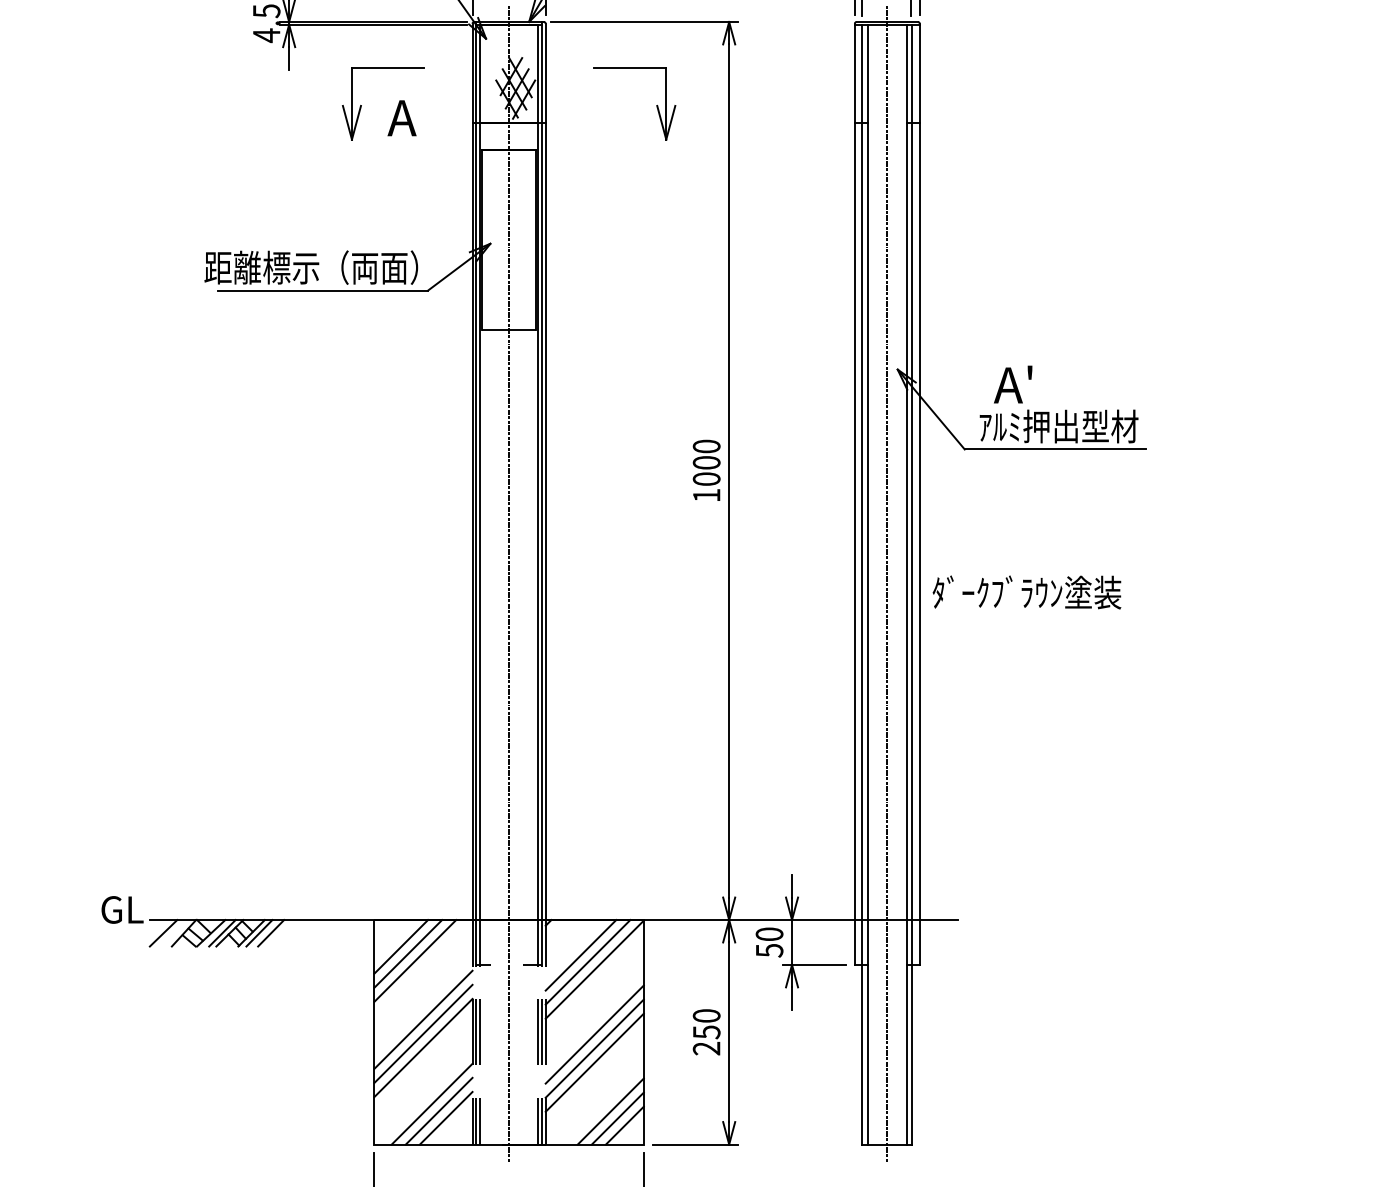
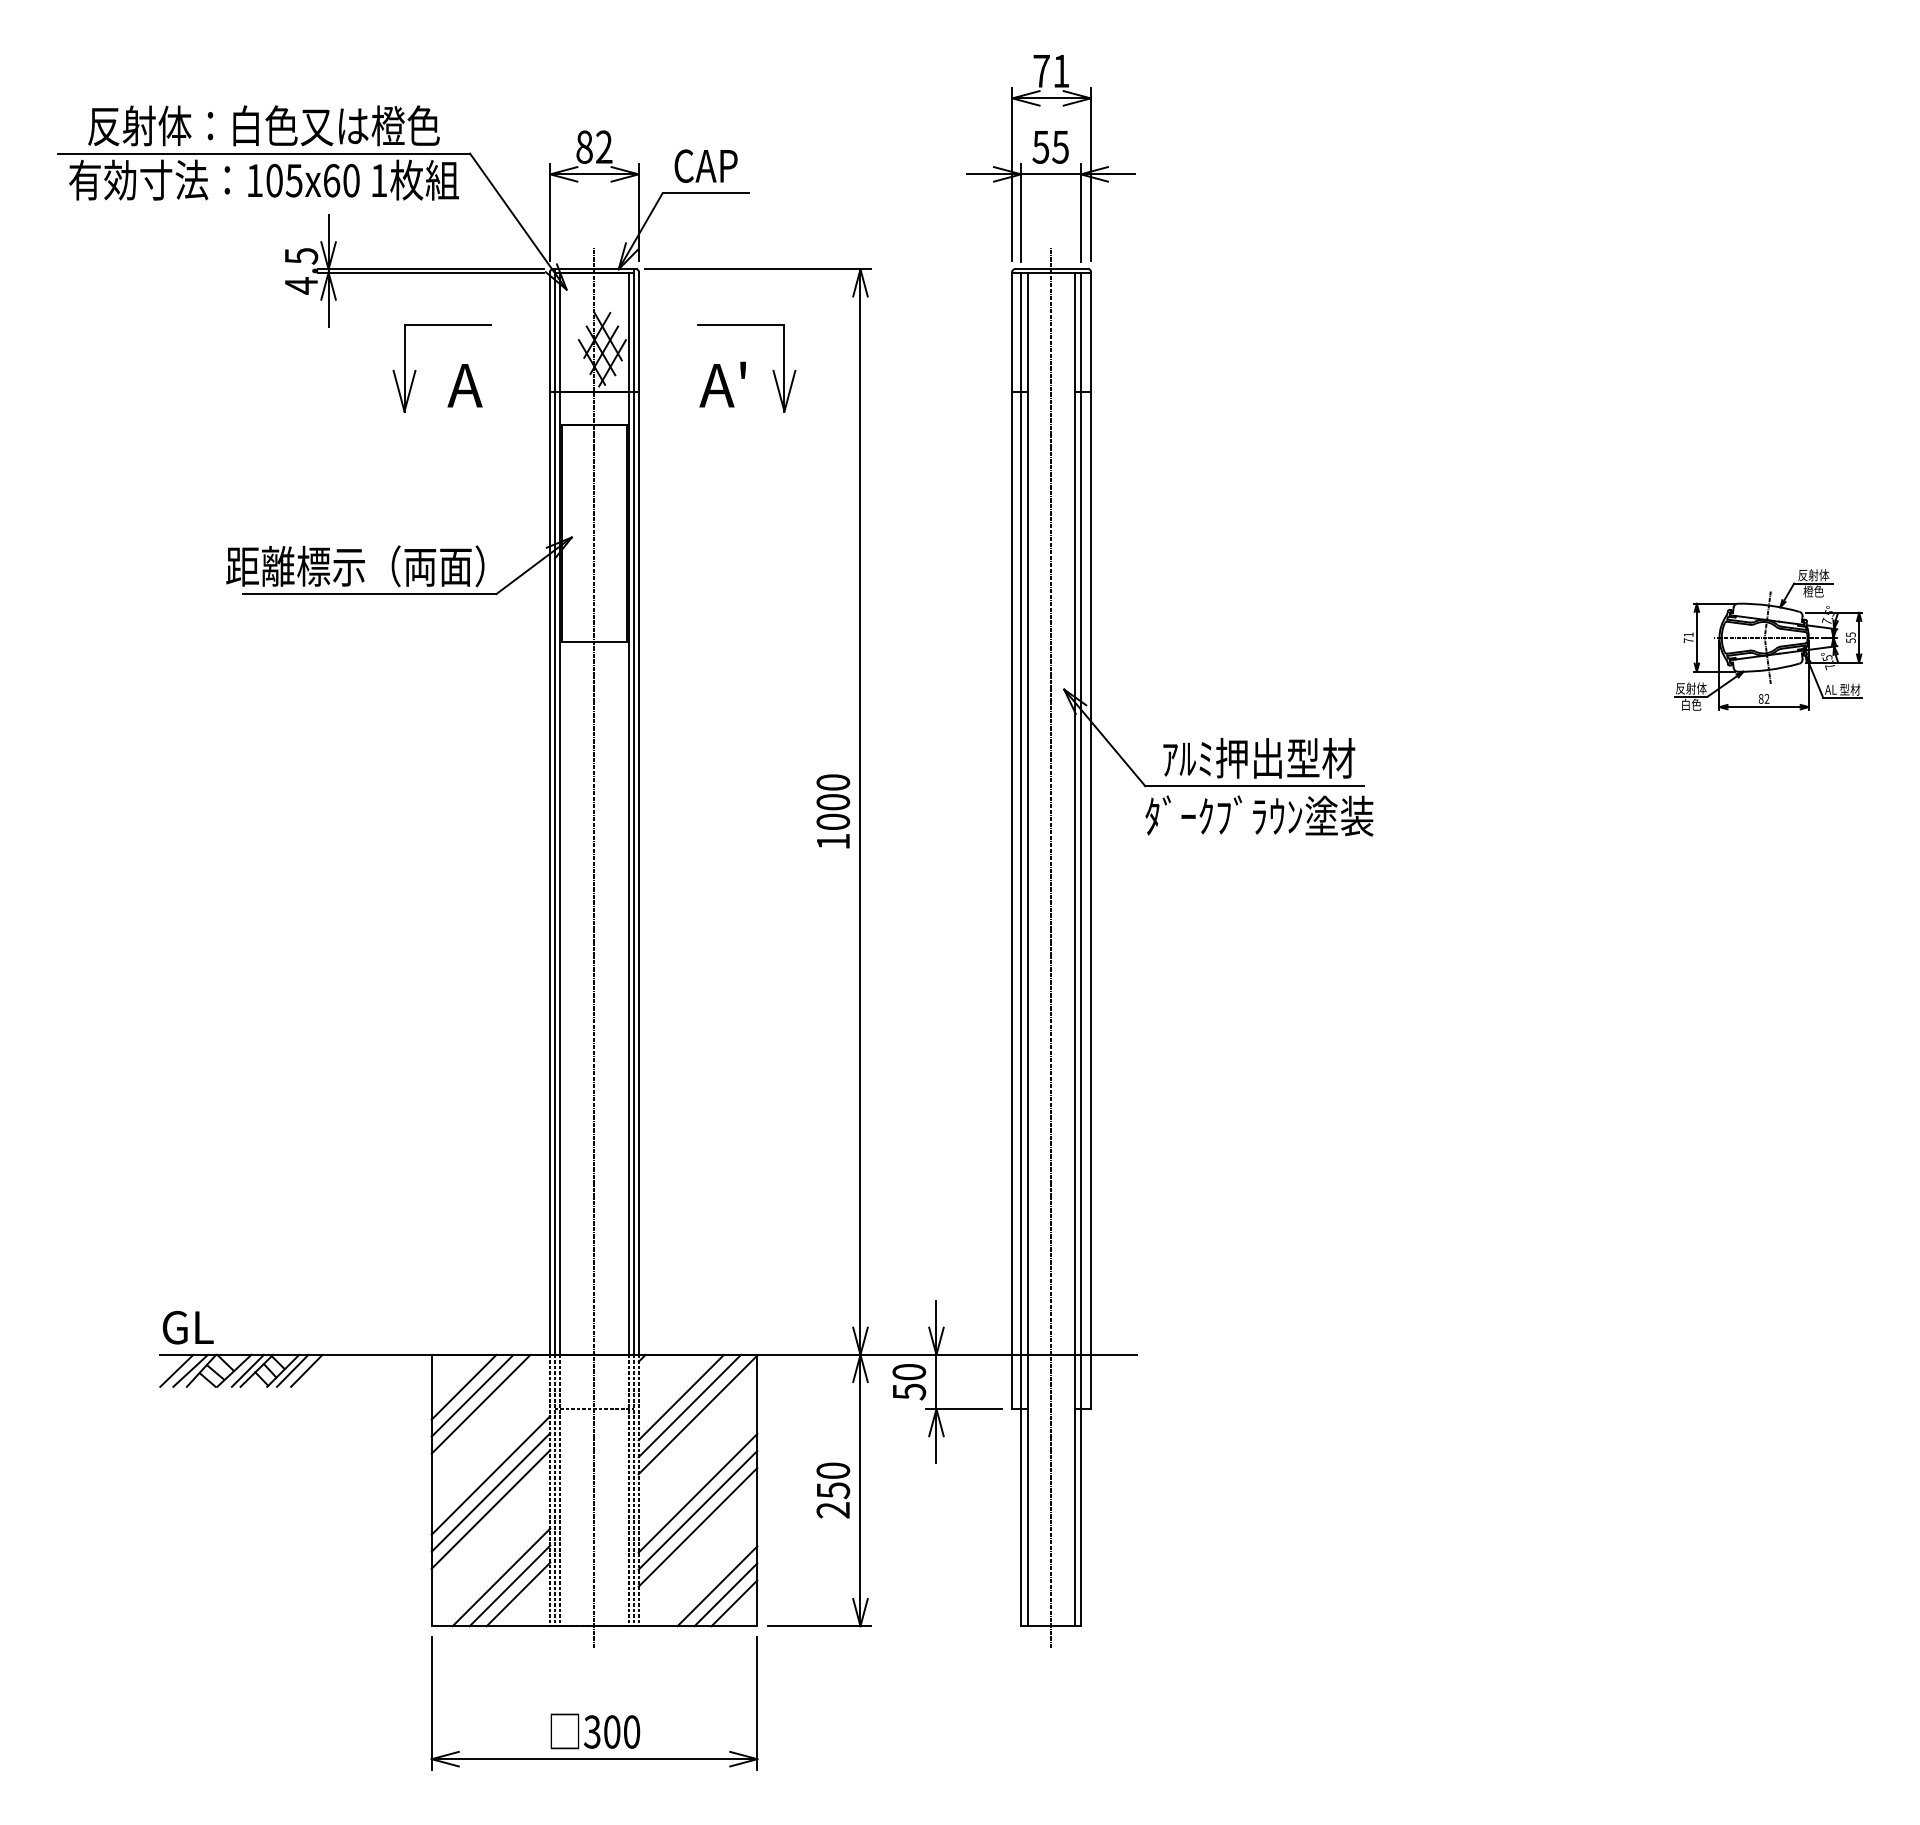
text: (1012, 384) -> (722, 384), moved
text: (1027, 592) -> (1259, 815), moved
text: (122, 909) -> (188, 1327), moved
line: (174, 932) -> (190, 1370), added

